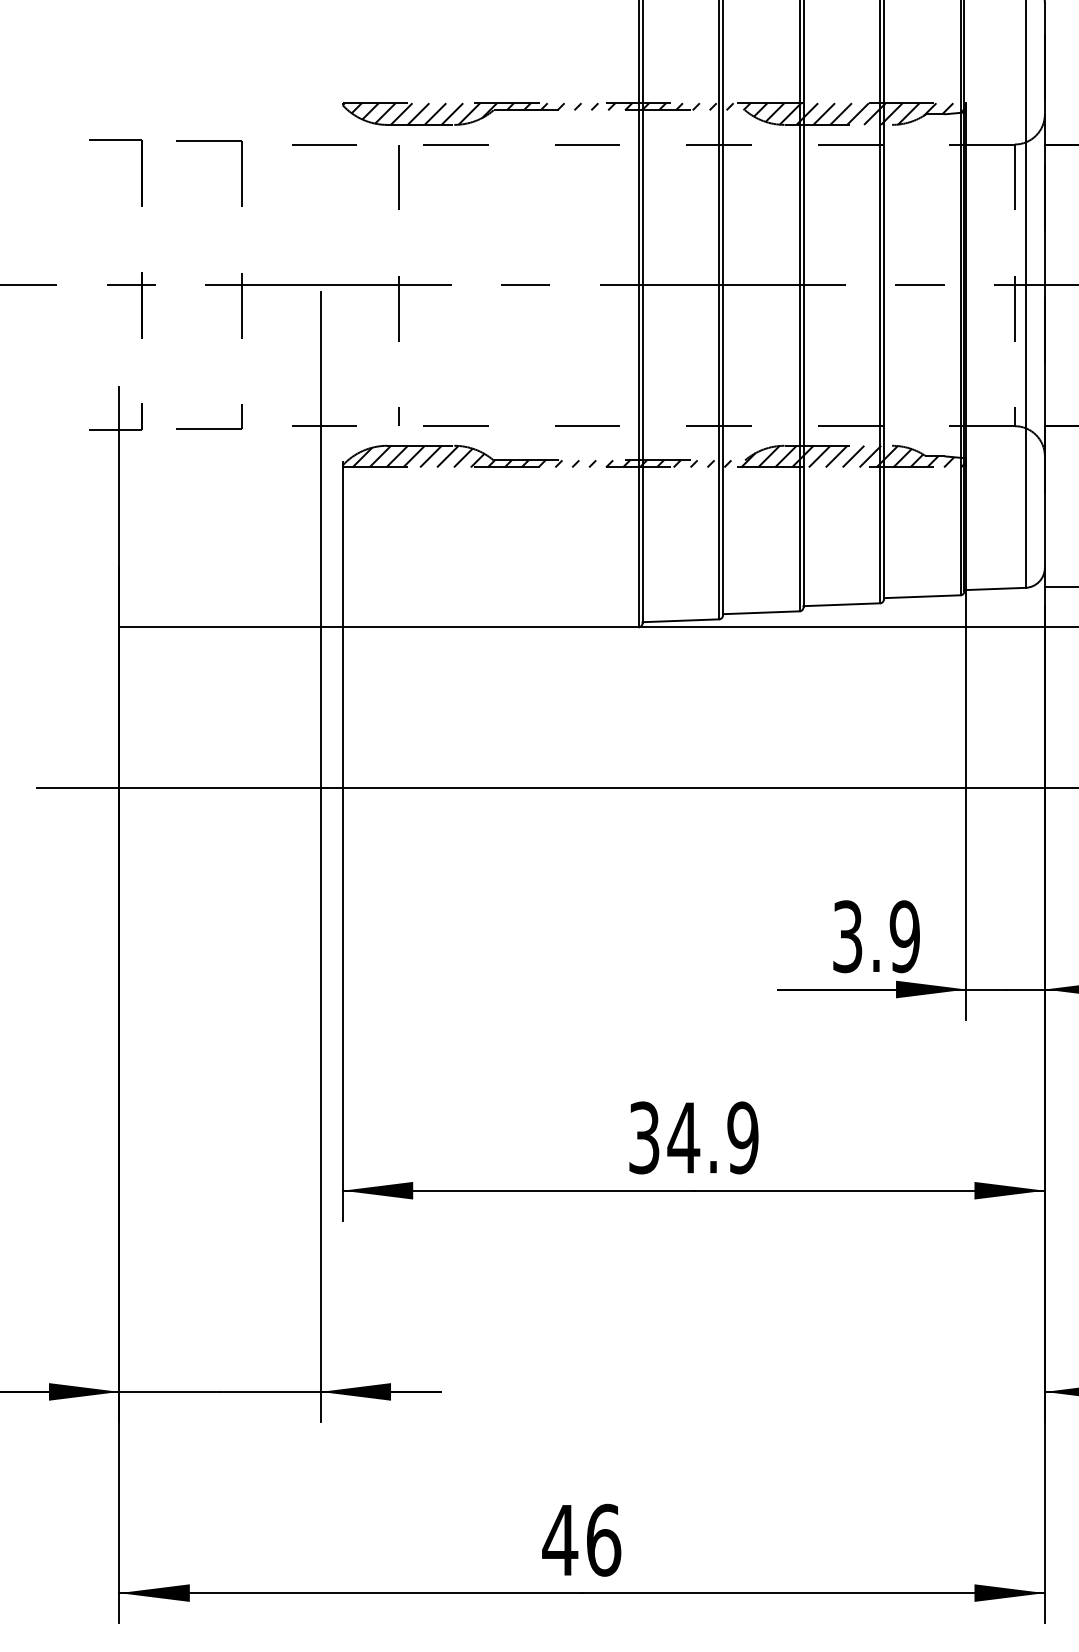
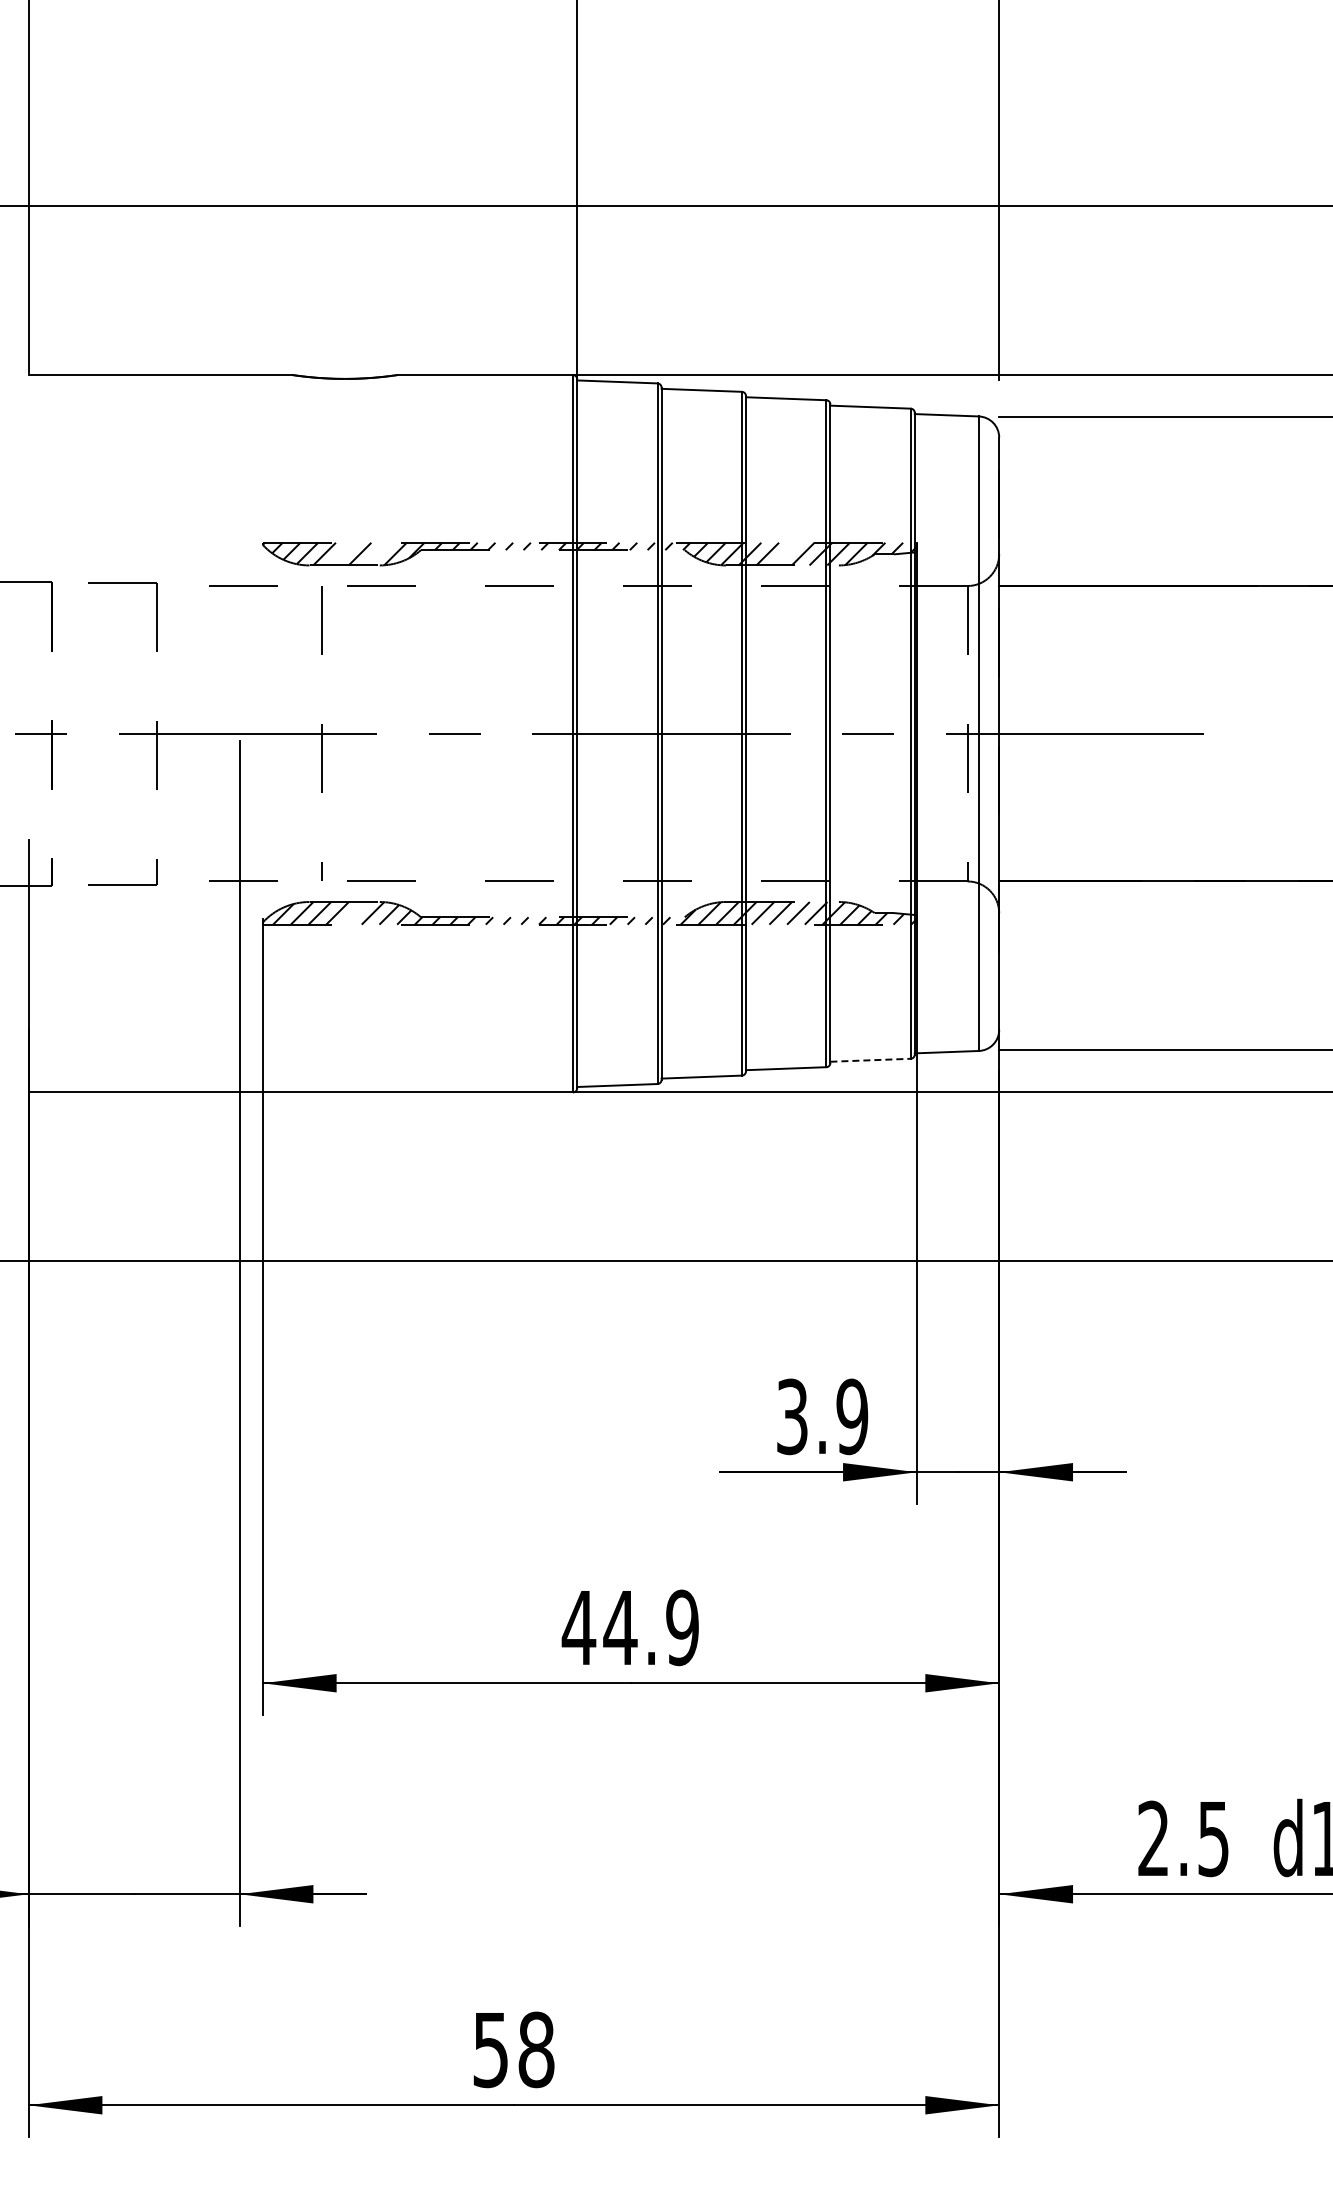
line: (417, 113) -> (341, 553), removed
line: (452, 113) -> (377, 553), removed
line: (841, 113) -> (785, 553), removed
line: (430, 456) -> (354, 913), removed
line: (923, 596) -> (871, 1060), solid -> dashed
text: (643, 1137) -> (578, 1627), 34.9 -> 44.9
text: (580, 1539) -> (512, 2049), 46 -> 58

